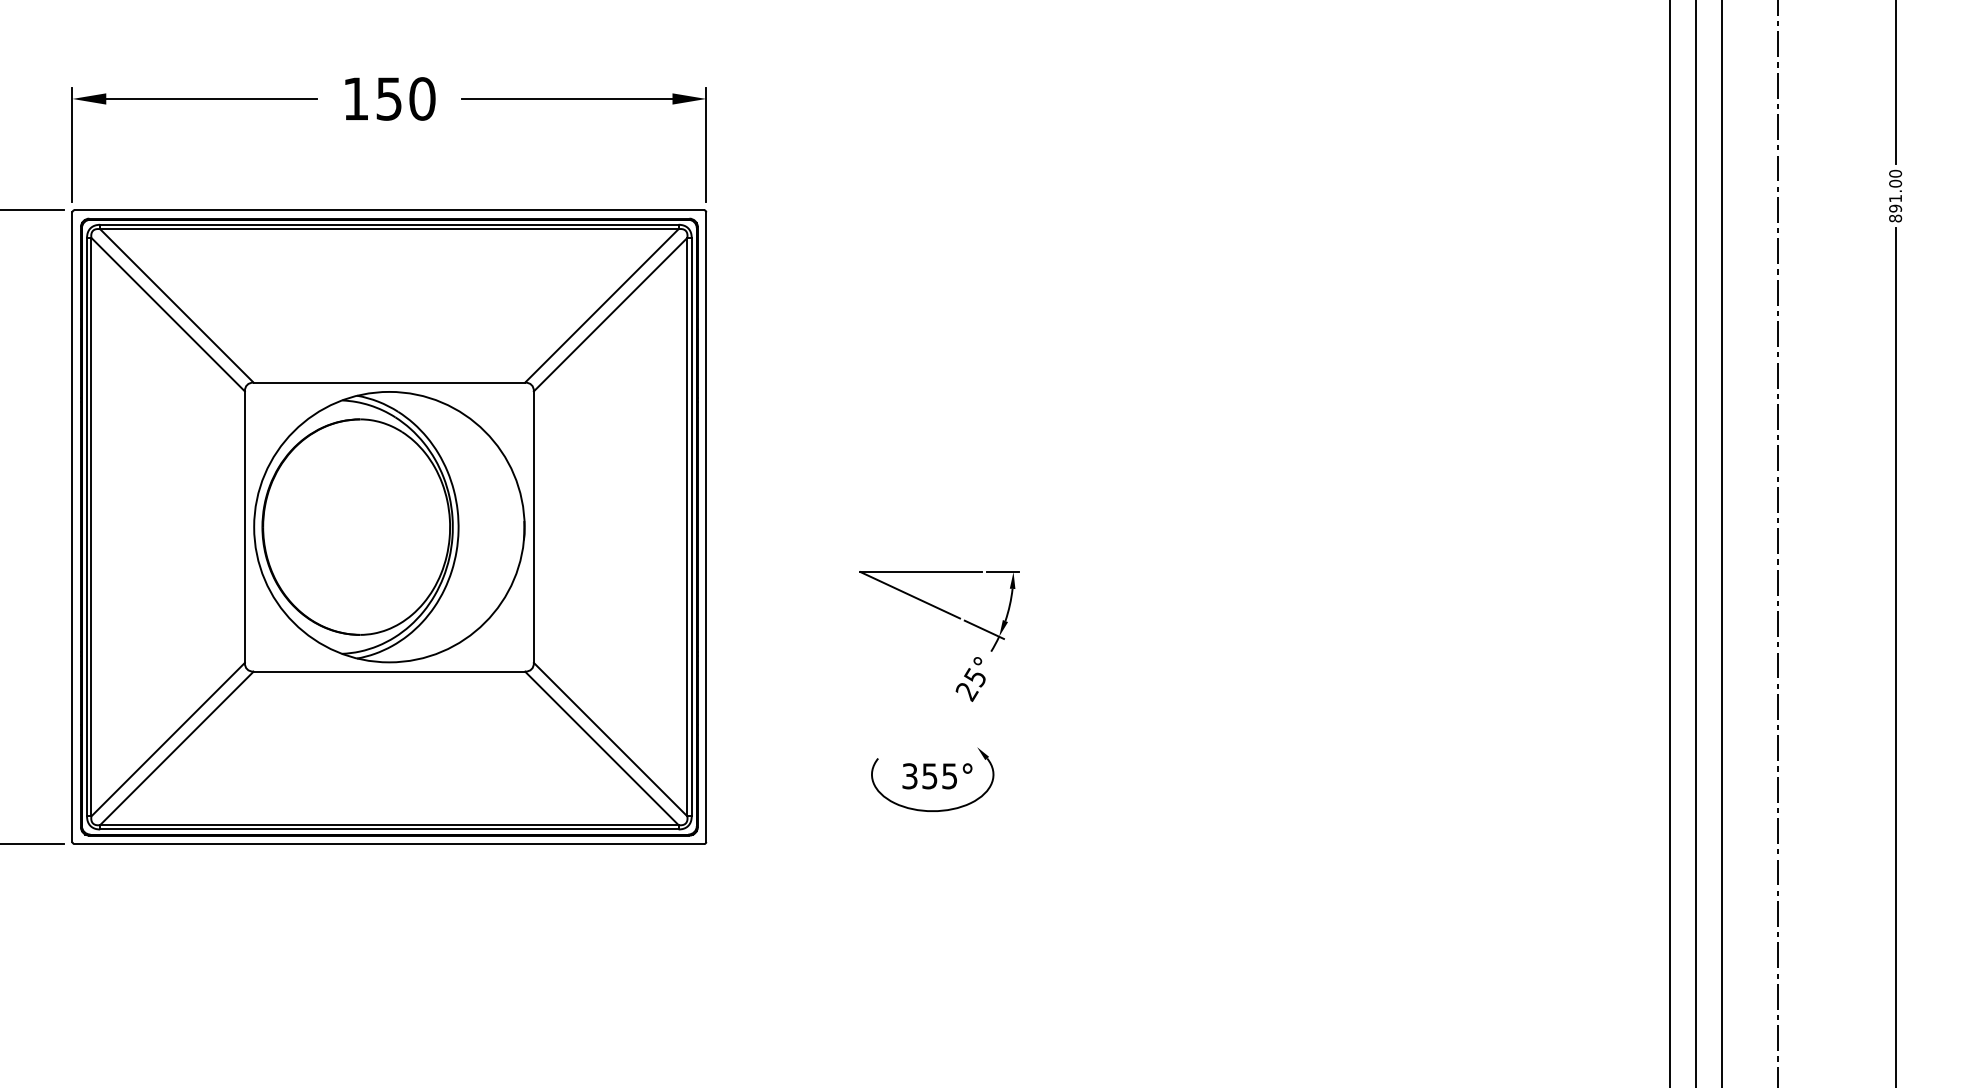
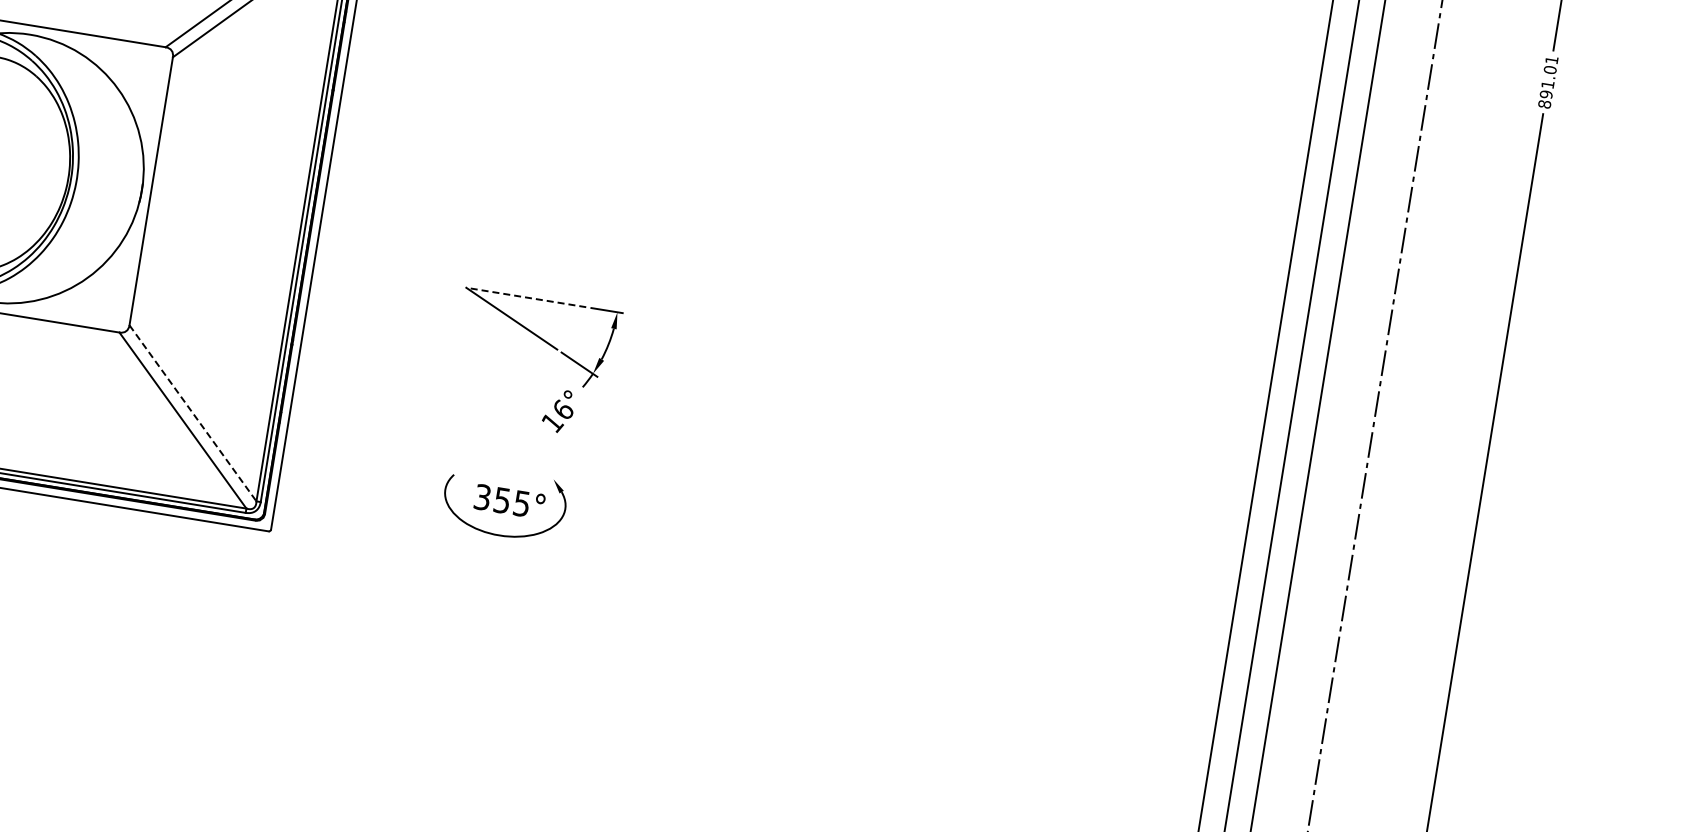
text: (1895, 173) -> (1551, 59), 891.00 -> 891.01
line: (921, 572) -> (526, 298), solid -> dashed
text: (970, 684) -> (557, 416), 25° -> 16°
line: (610, 739) -> (192, 413), solid -> dashed

